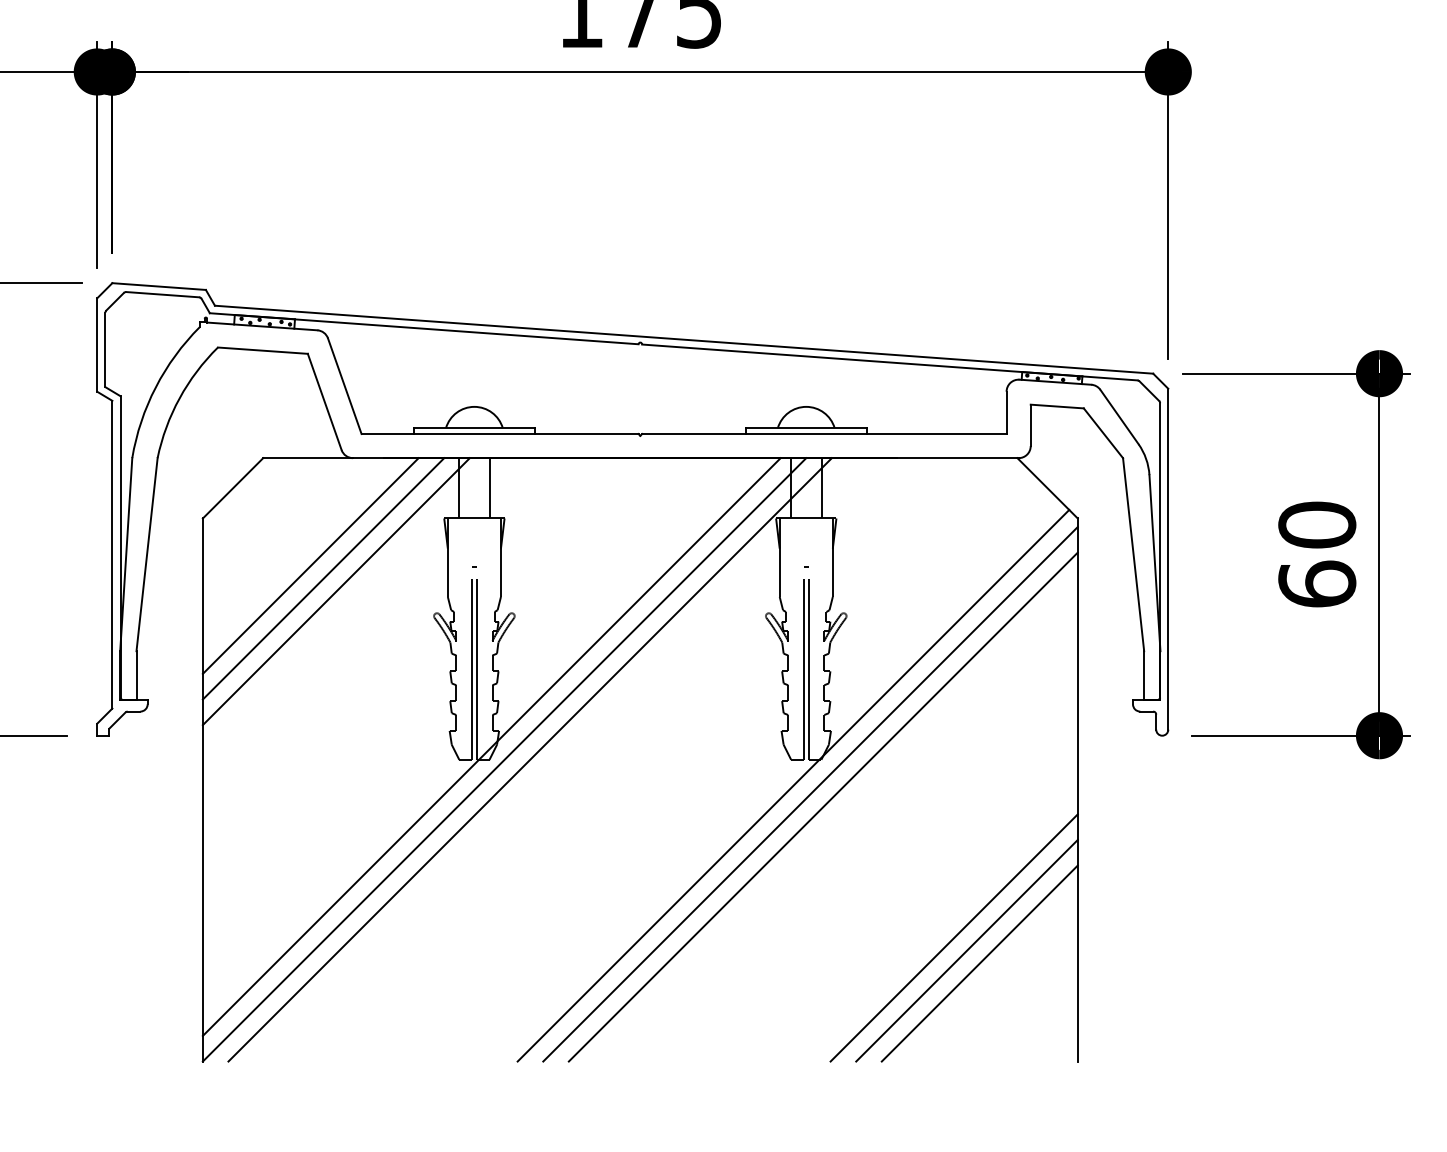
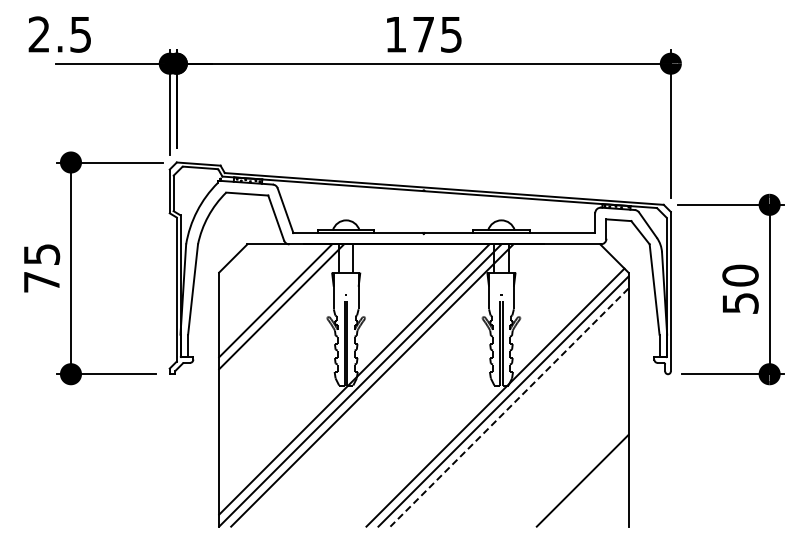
line: (310, 565) -> (269, 294), removed
text: (1317, 584) -> (740, 303), 60 -> 50
line: (823, 806) -> (509, 407), solid -> dashed
line: (953, 937) -> (570, 468), removed
line: (966, 950) -> (576, 474), removed

